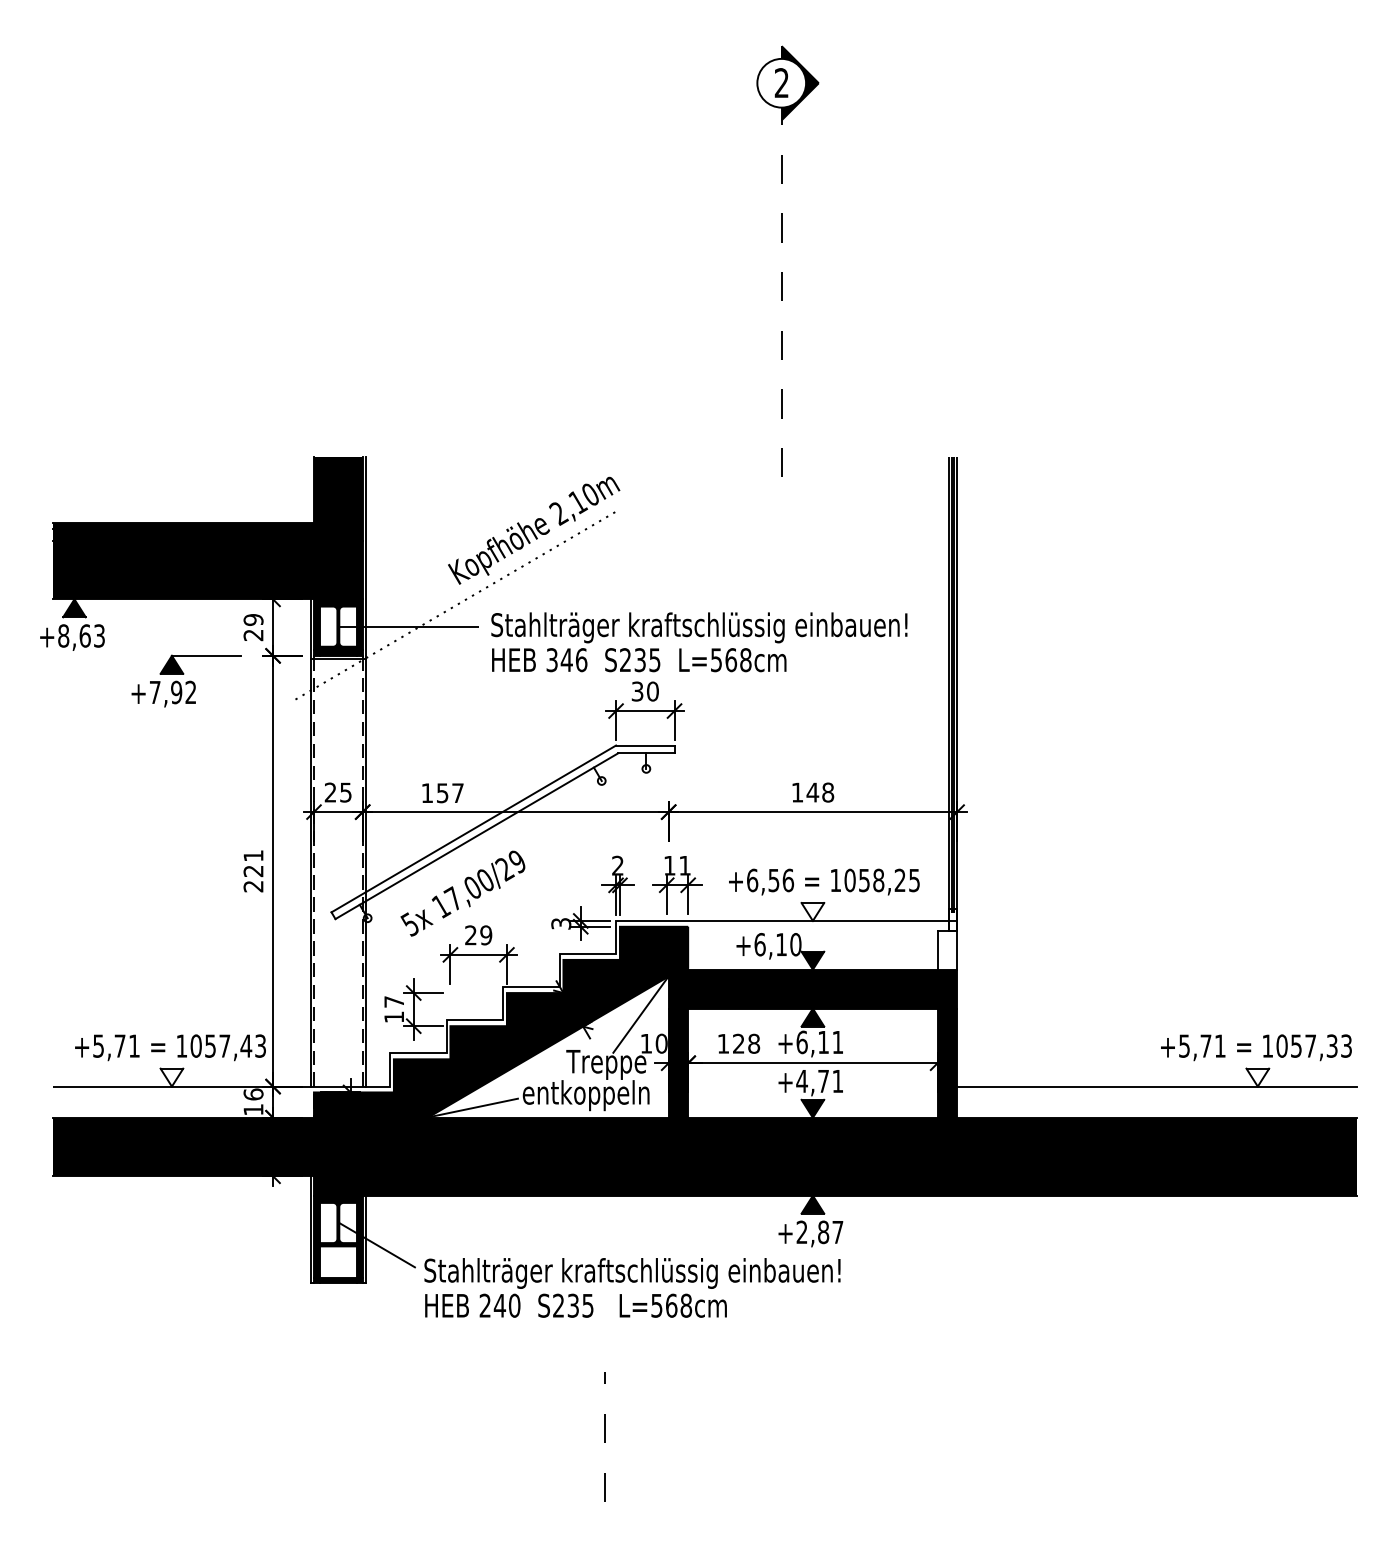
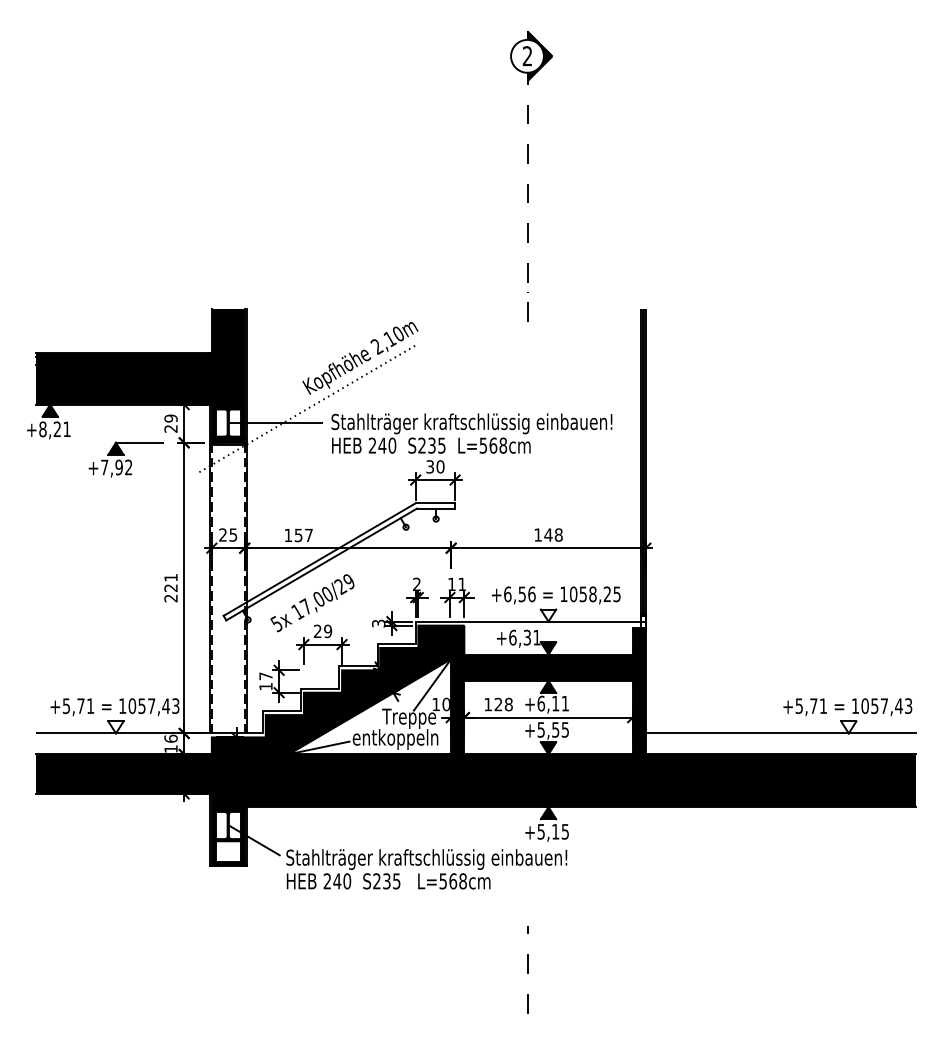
text: (91, 636) -> (61, 429), +8,63 -> +8,21
text: (566, 659) -> (382, 445), 346 -> 240
text: (787, 944) -> (531, 637), +6,10 -> +6,31
fill: (946, 950) -> (638, 641), added
text: (1331, 1046) -> (898, 706), 1057,33 -> 1057,43
text: (818, 1080) -> (552, 729), +4,71 -> +5,55
text: (818, 1231) -> (552, 831), +2,87 -> +5,15
line: (605, 1436) -> (527, 969), moved

